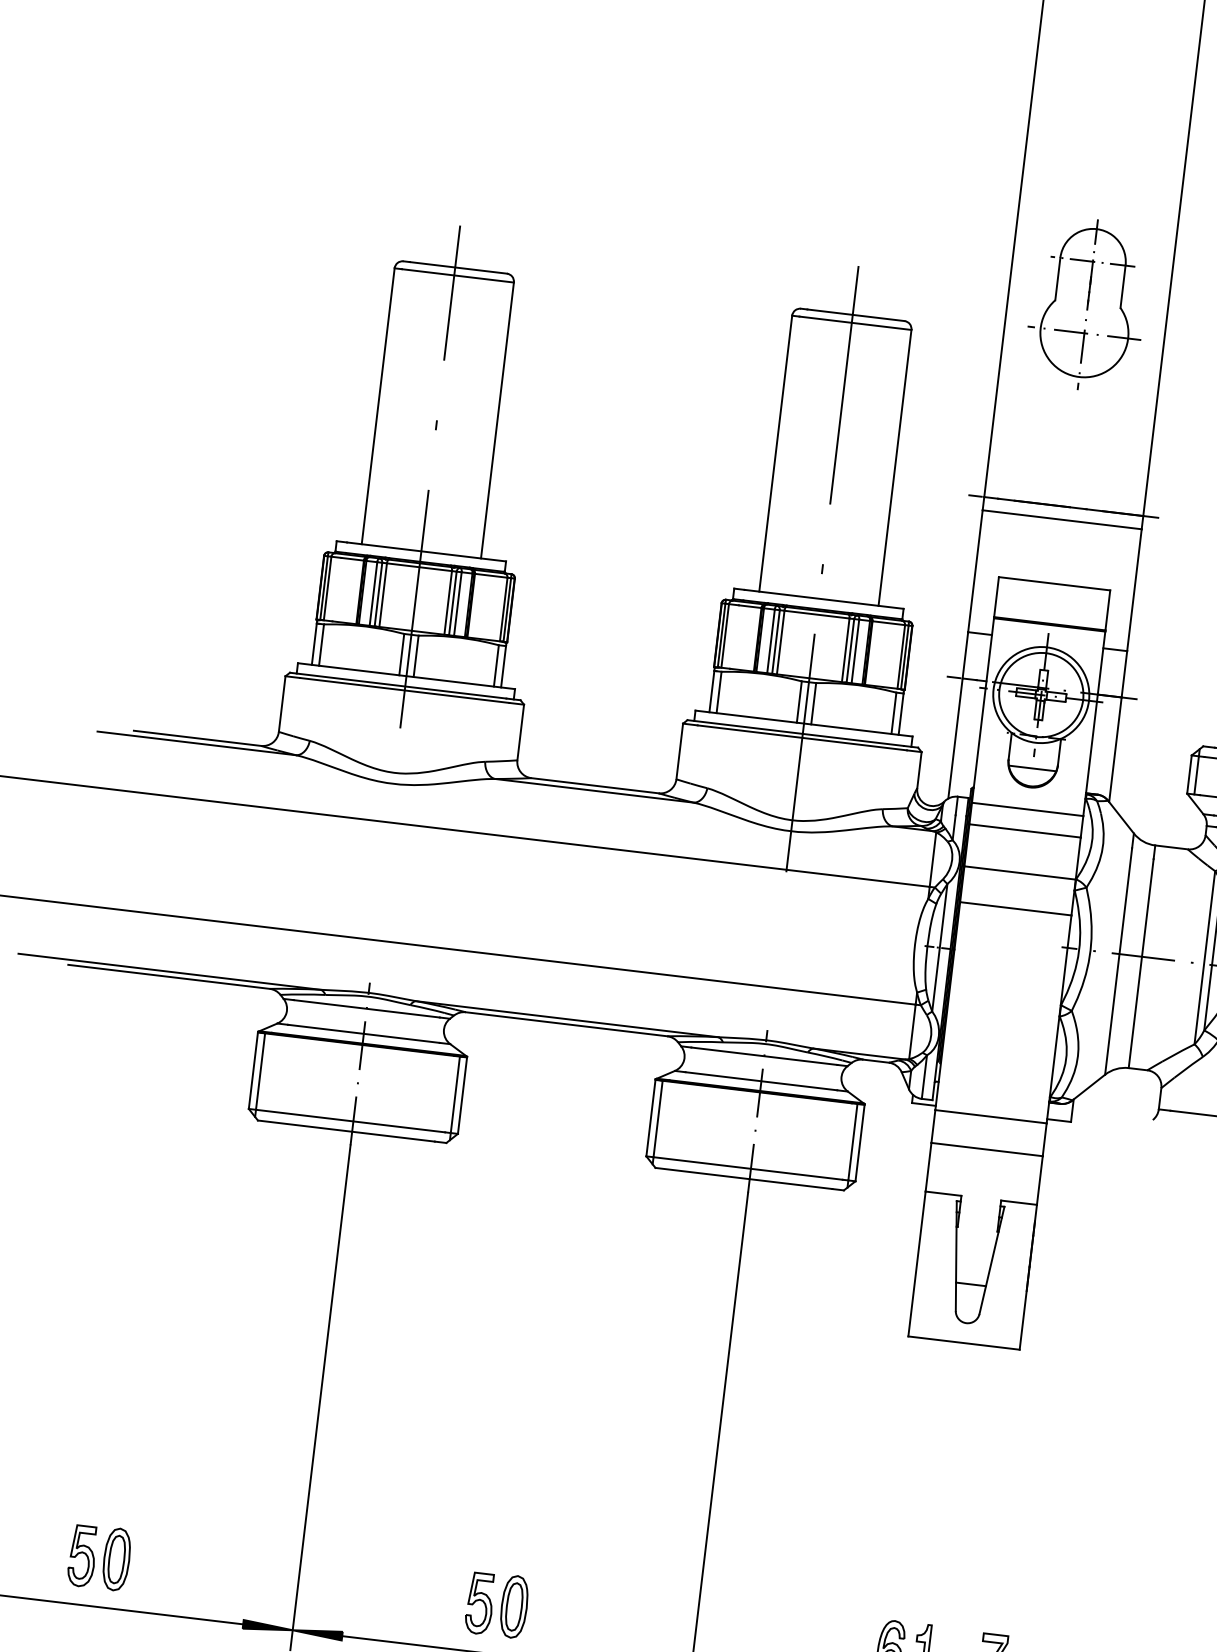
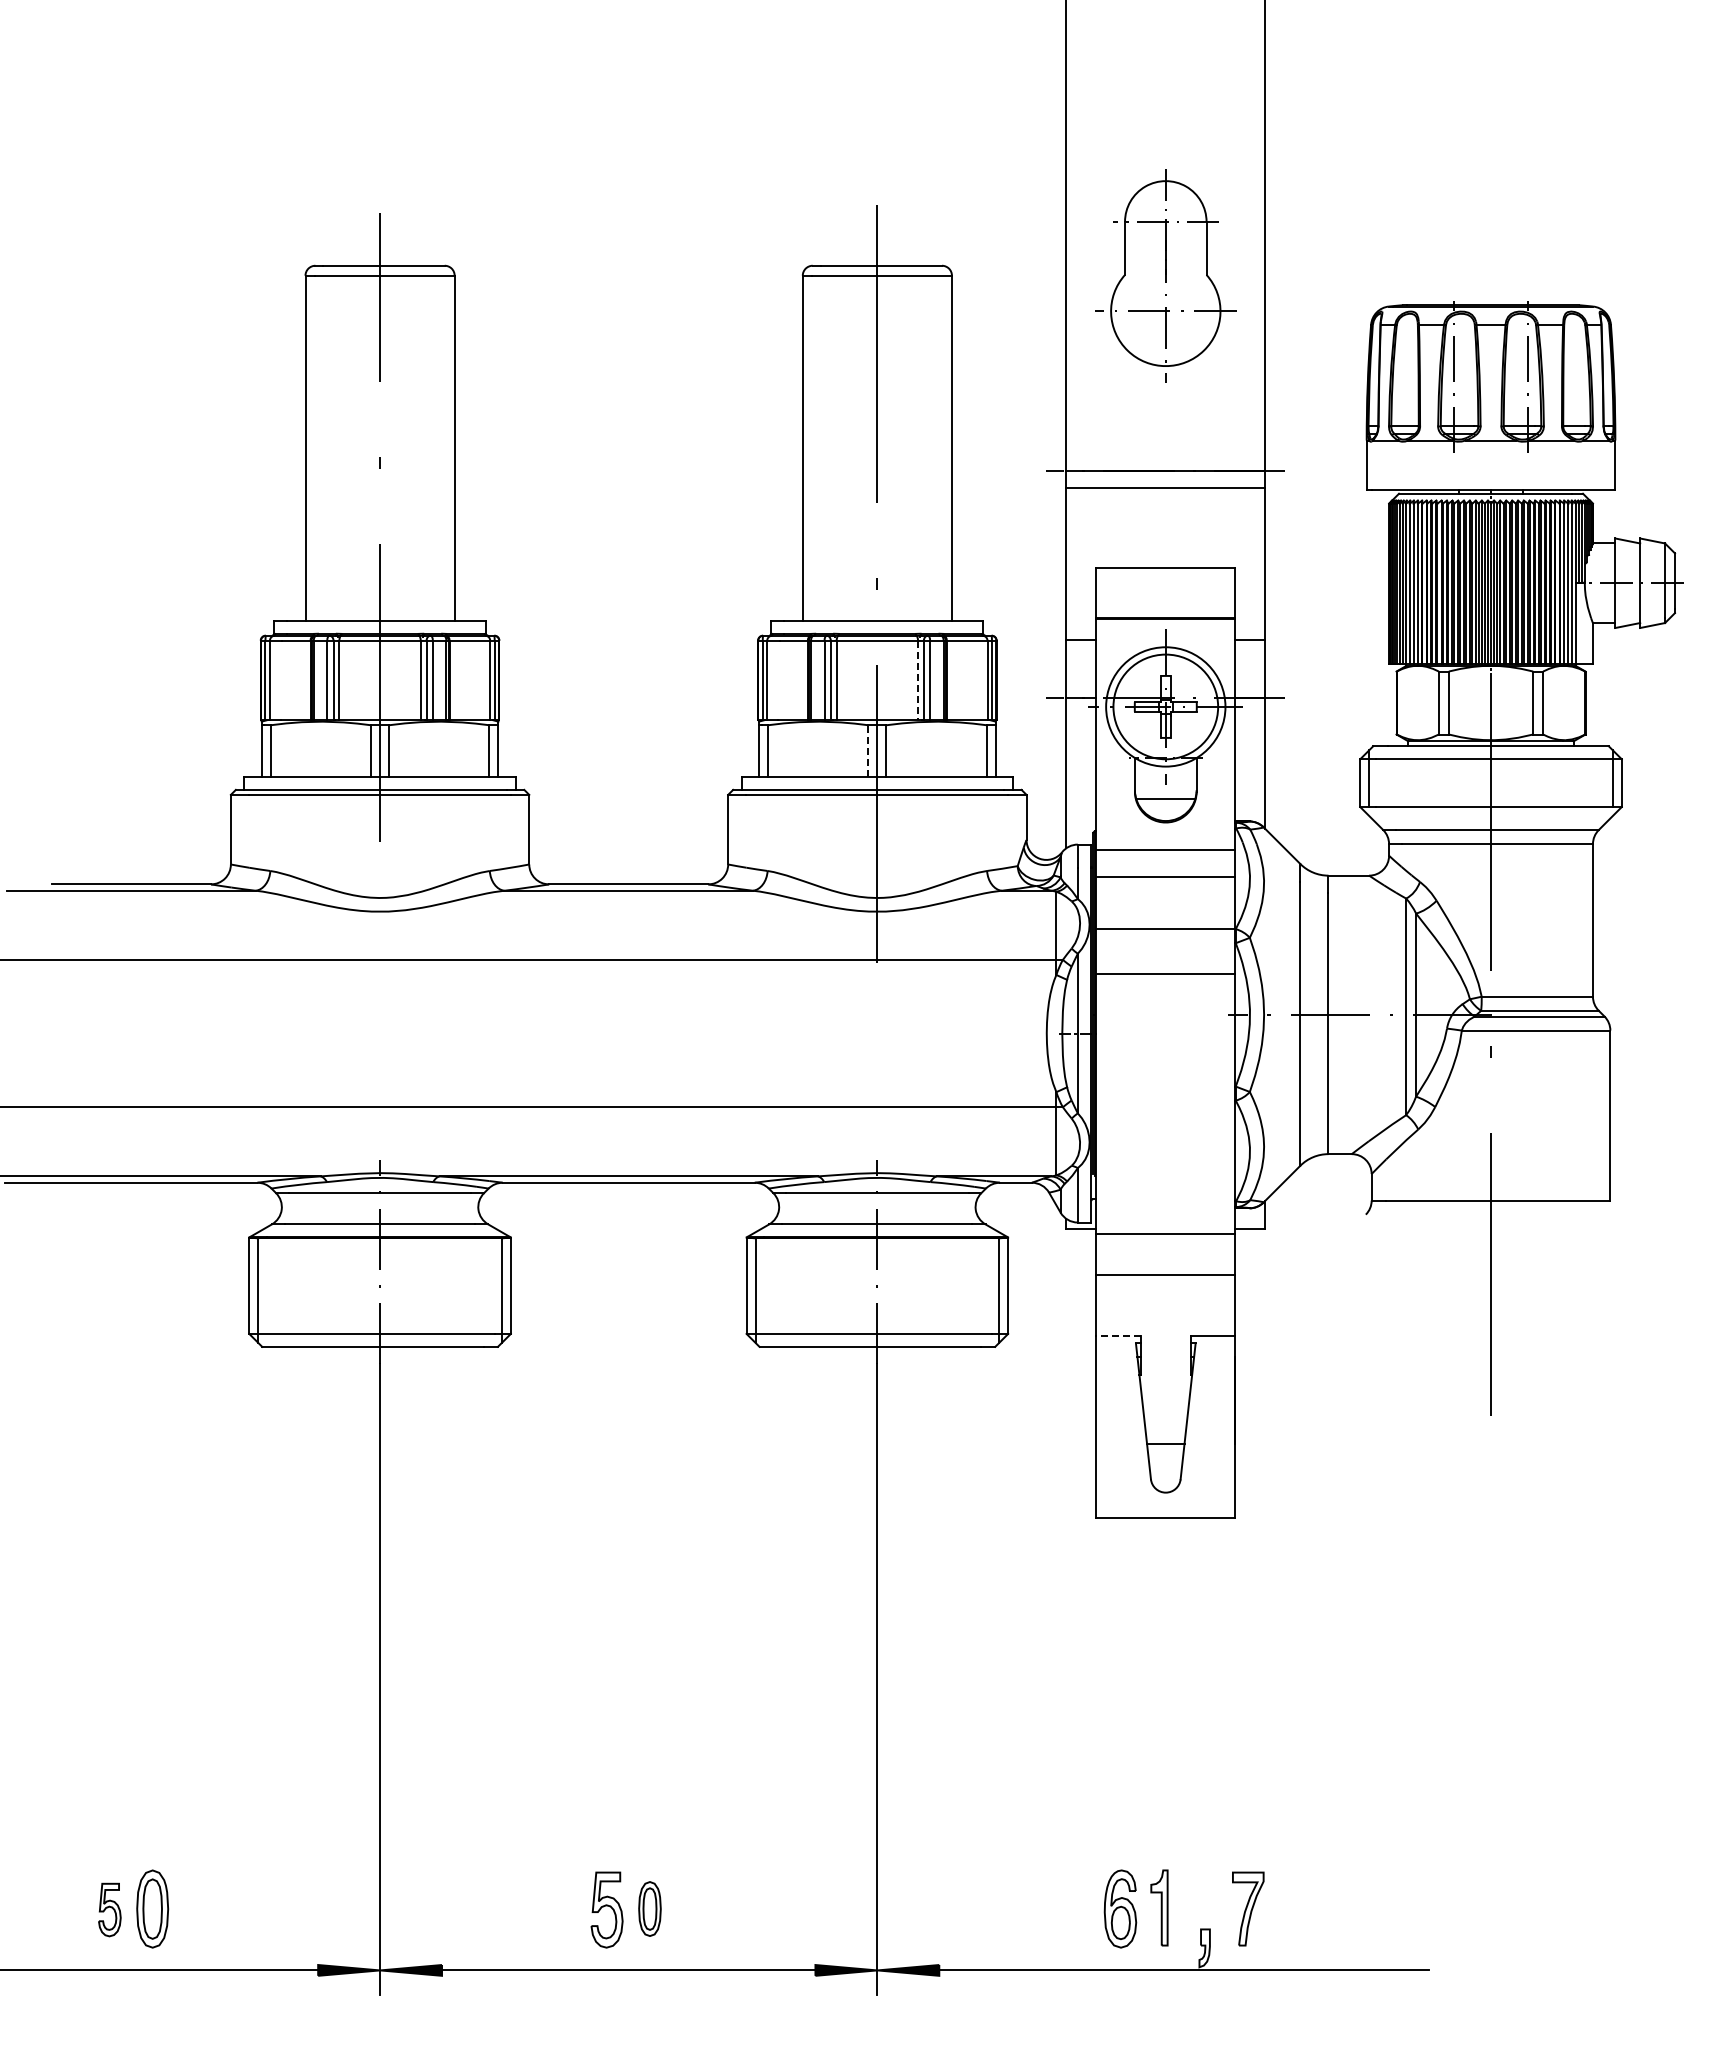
part: (1087, 304) -> (1165, 275), moved
line: (846, 650) -> (918, 680), solid -> dashed
line: (799, 702) -> (868, 751), solid -> dashed
line: (943, 1193) -> (1118, 1336), solid -> dashed
part: (82, 1555) -> (109, 1909), size x0.7
part: (514, 1606) -> (649, 1908), size x0.7

